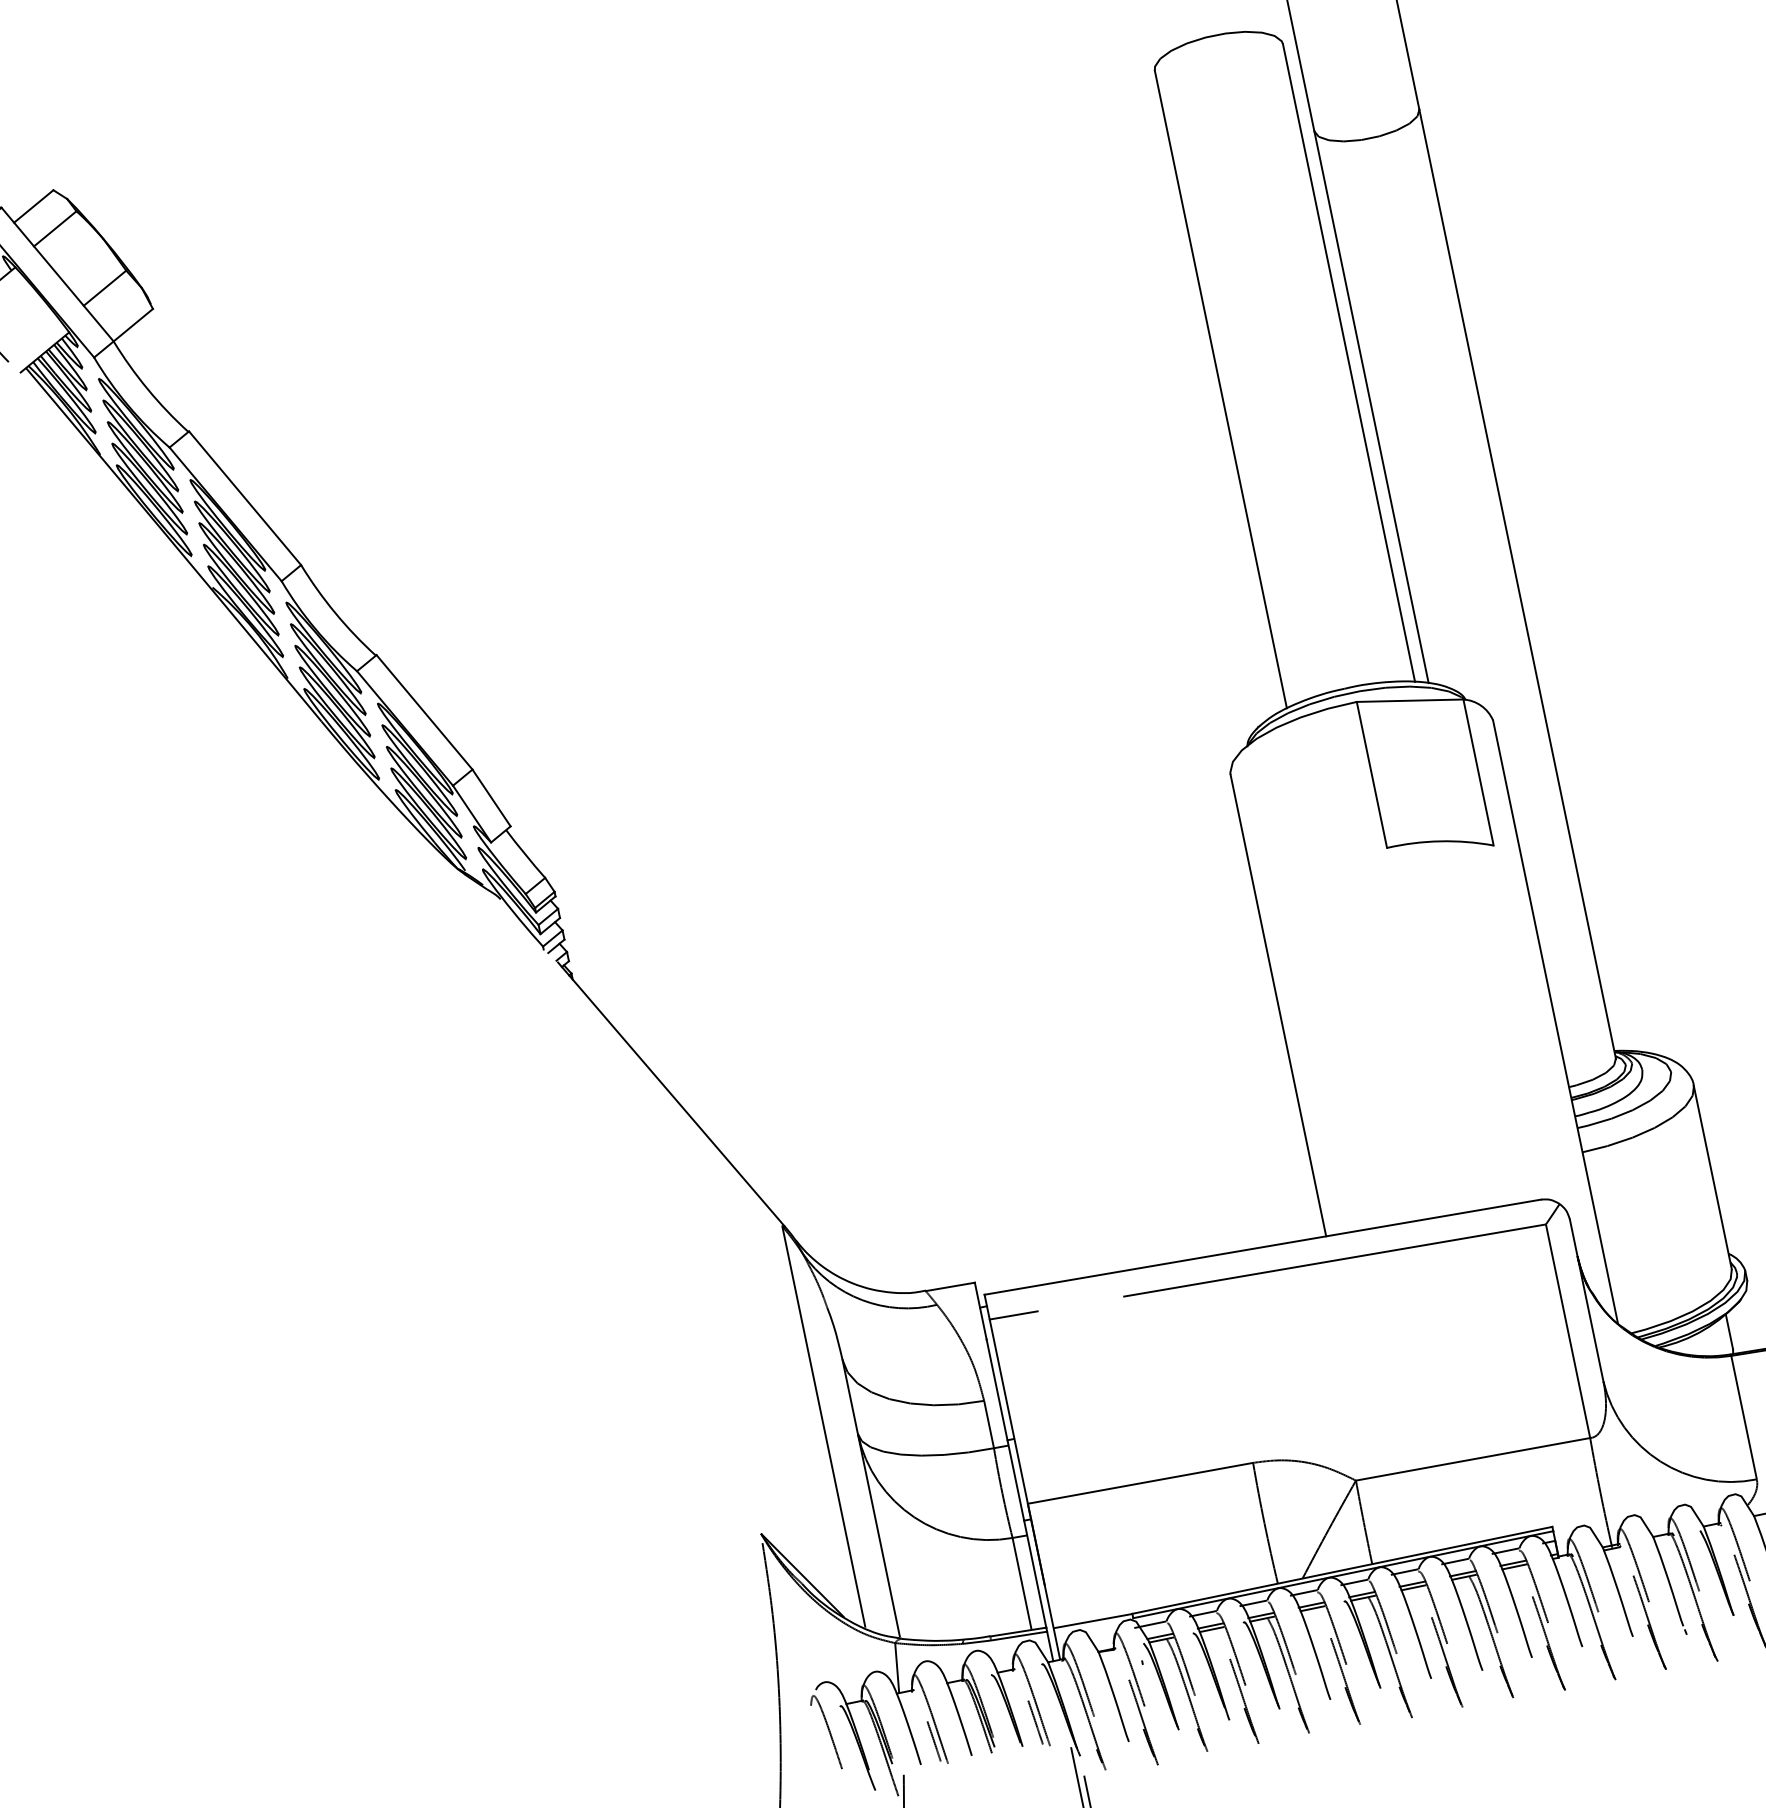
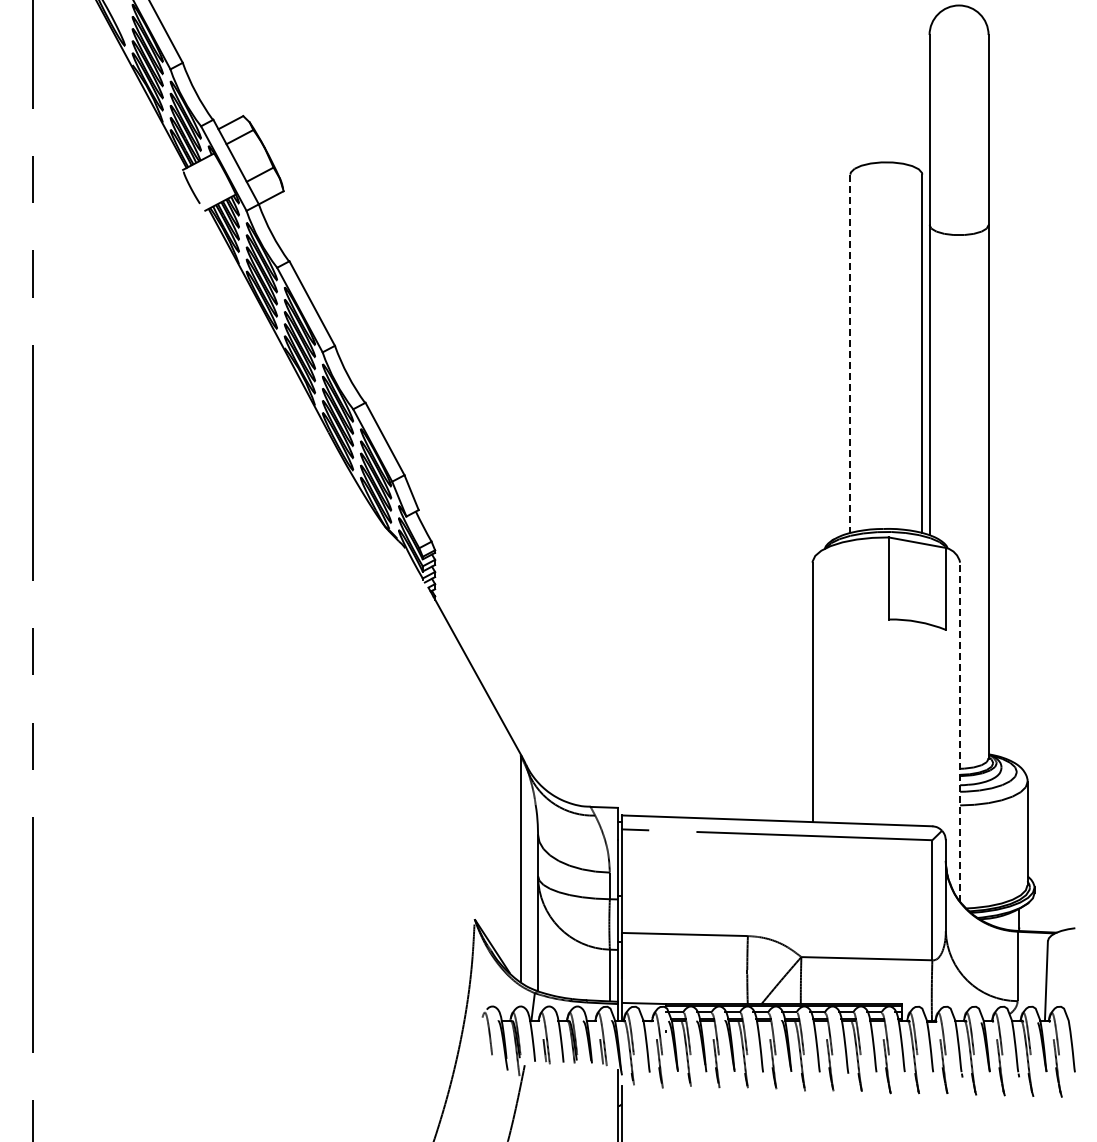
line: (1221, 390) -> (850, 354), solid -> dashed
line: (1555, 1020) -> (960, 731), solid -> dashed

